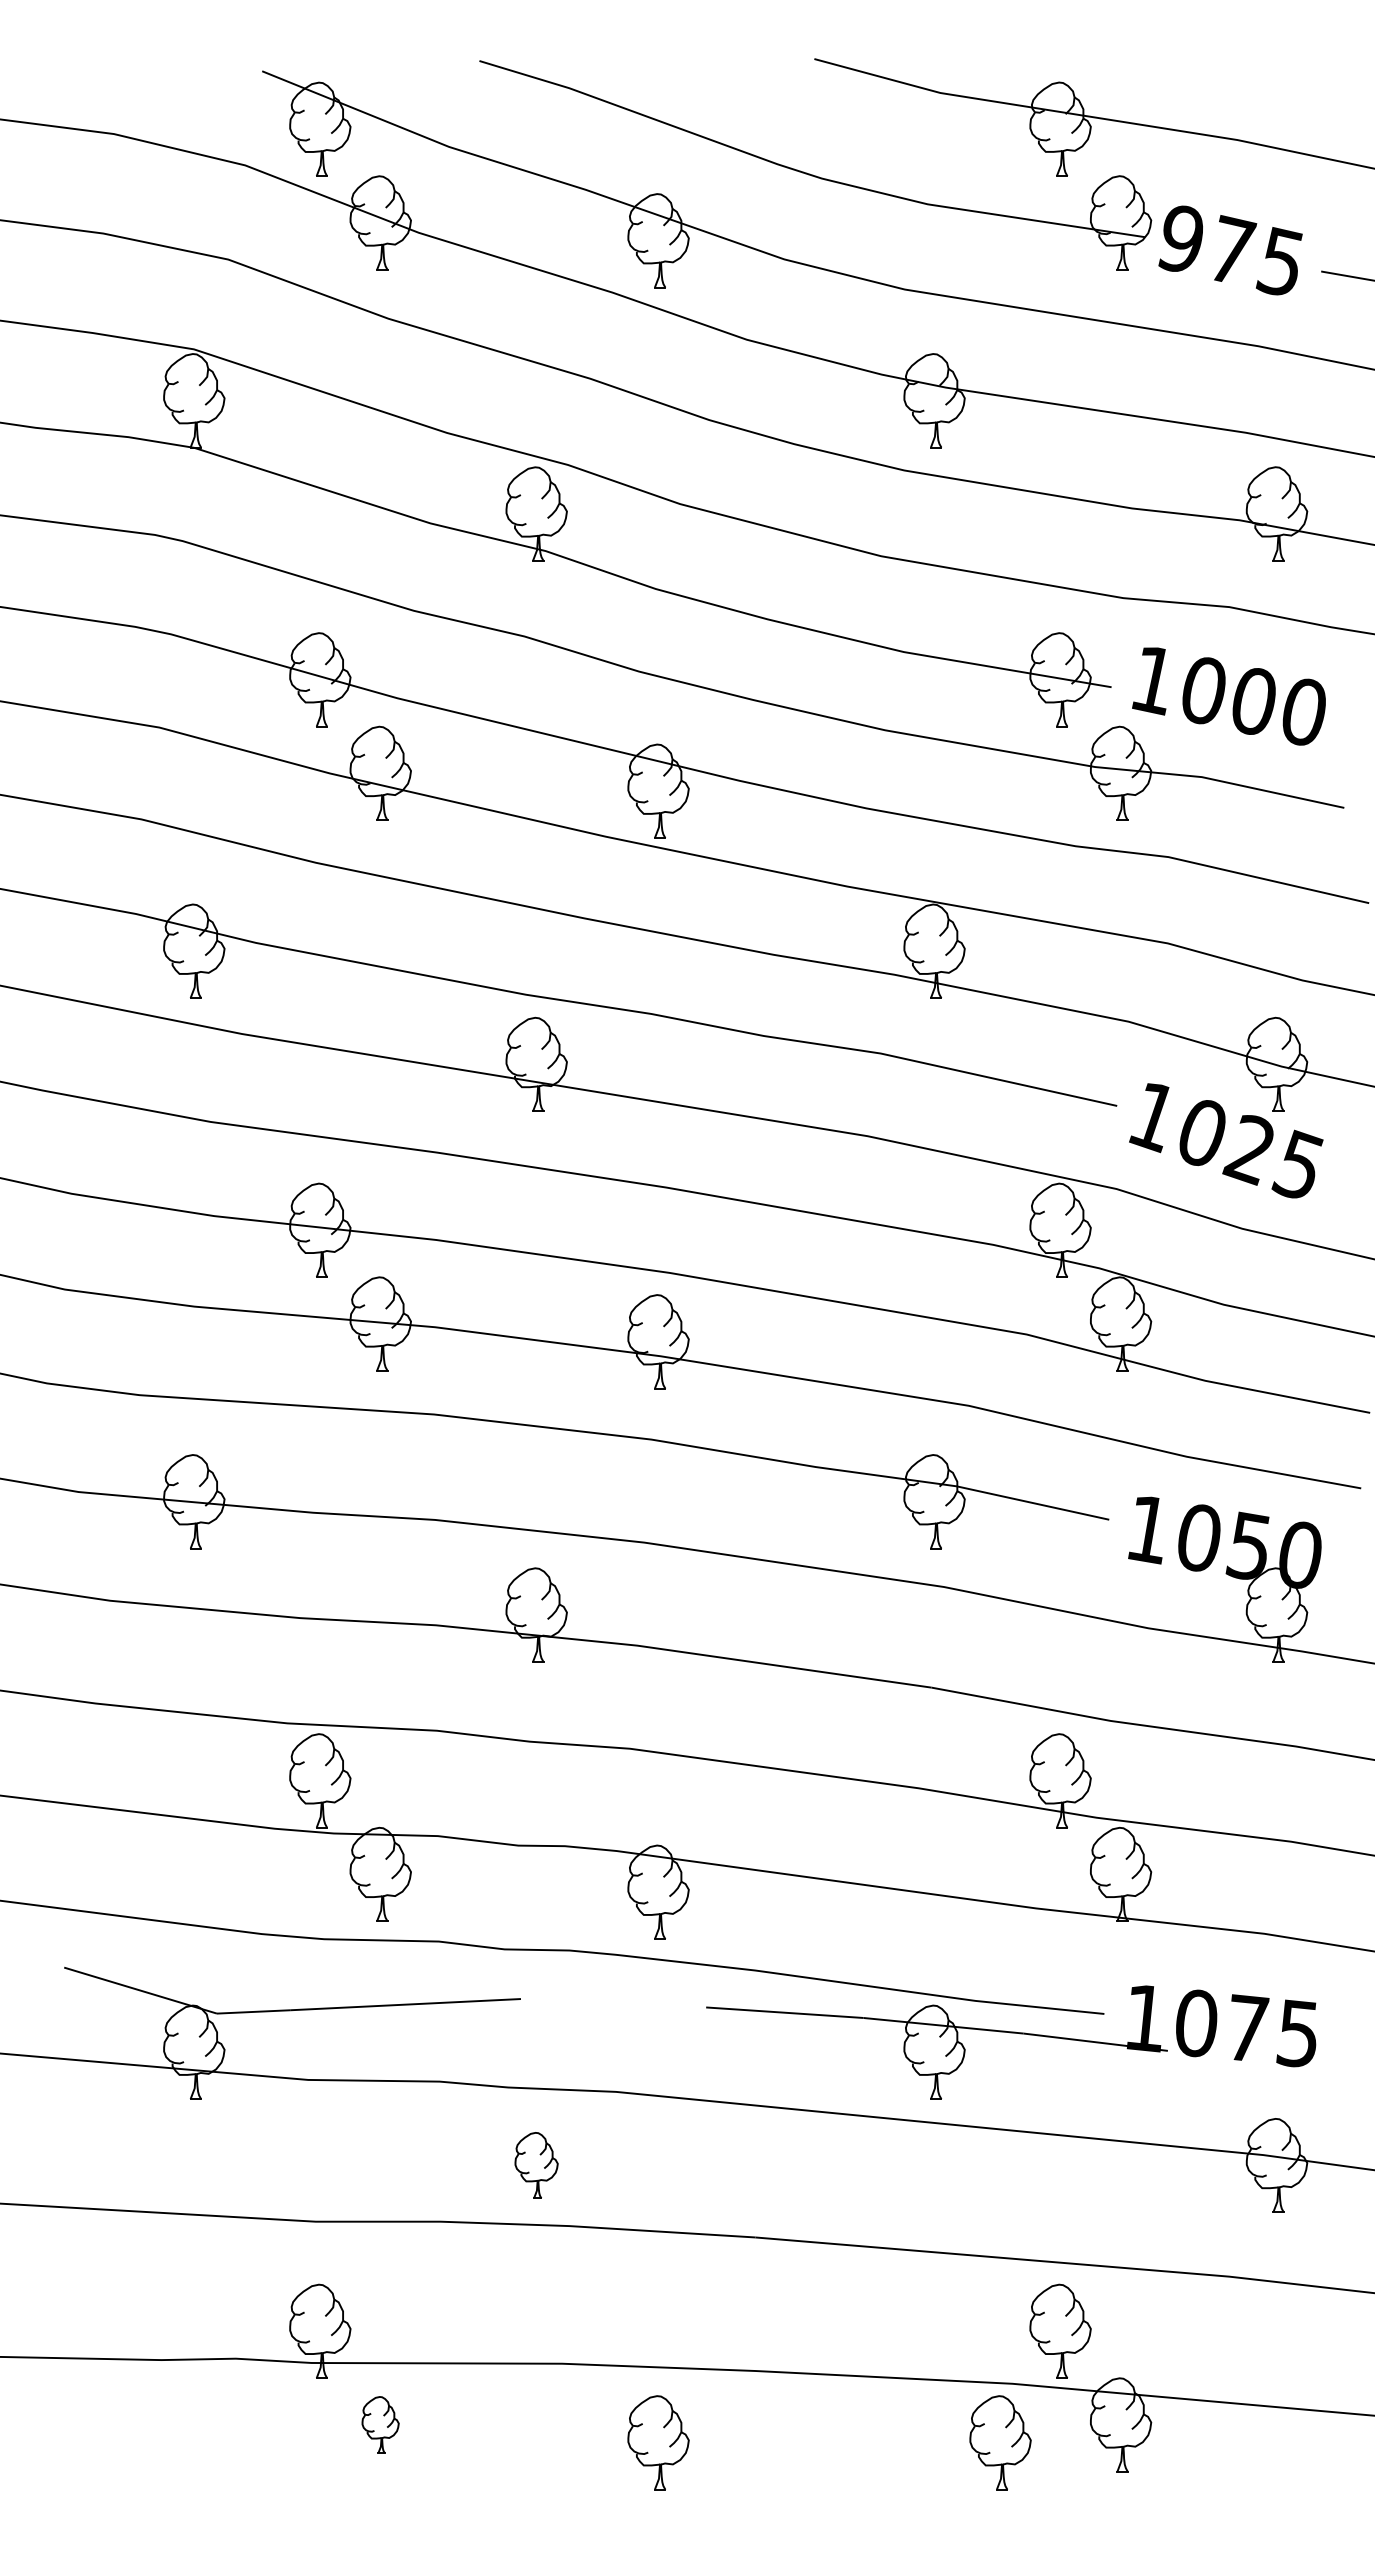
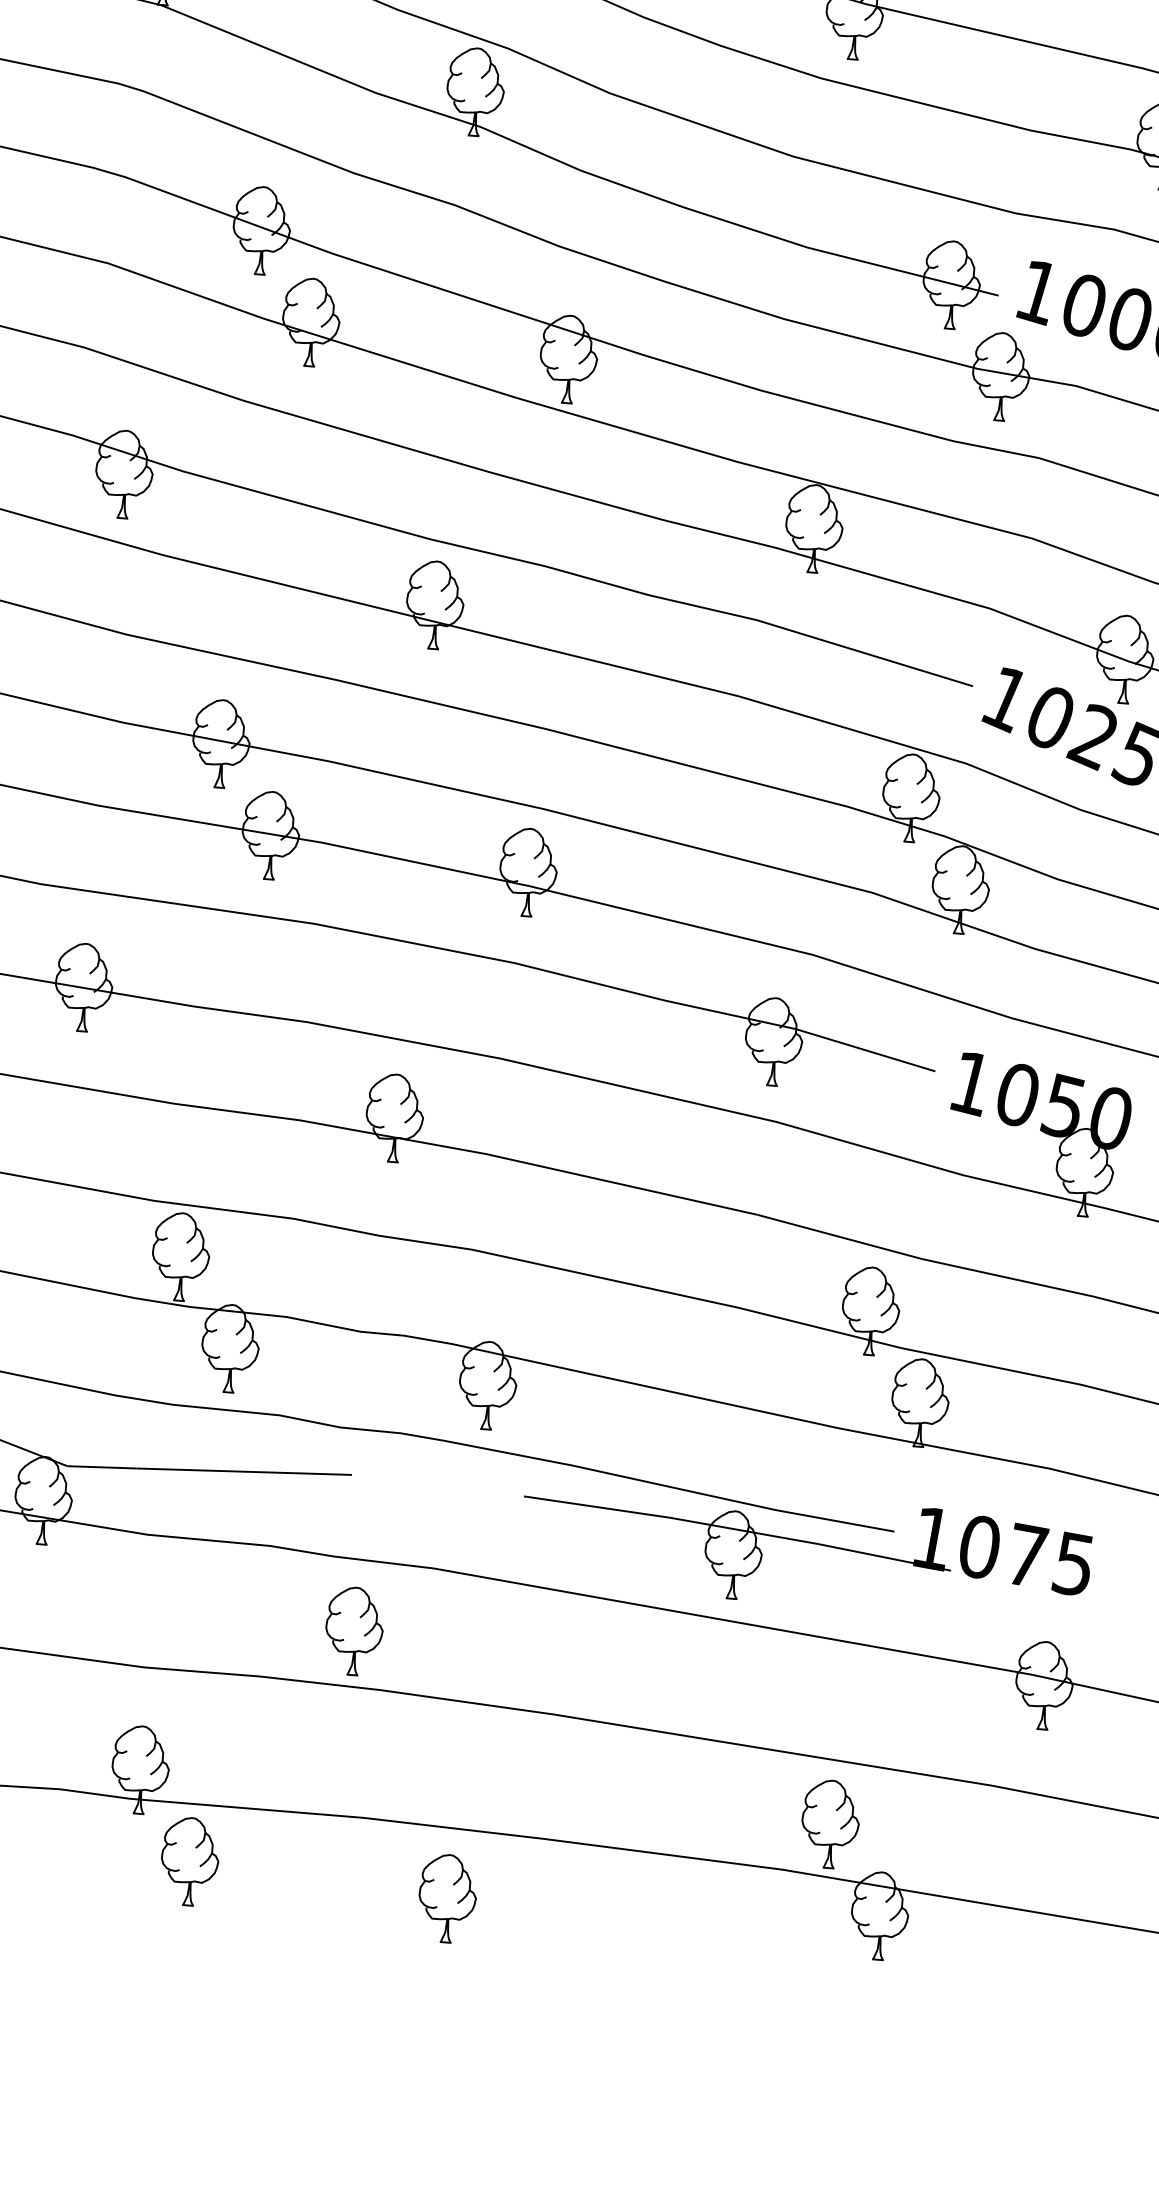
part: (536, 2165) -> (354, 1631), size x1.43
part: (380, 2424) -> (189, 1861), size x1.67
part: (1000, 2442) -> (766, 1923), removed

